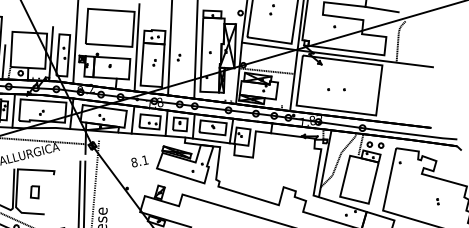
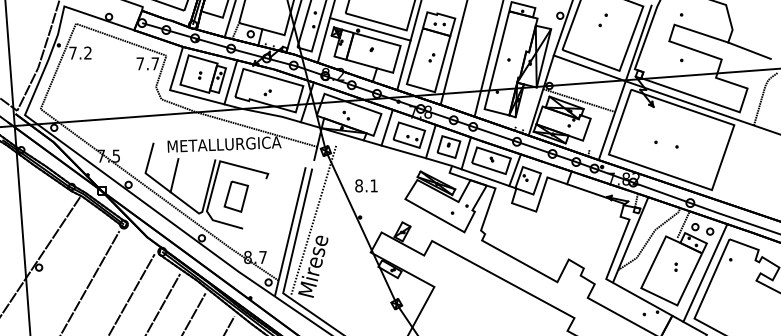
line: (106, 51) -> (370, 29), added
part: (178, 57) -> (465, 57), removed
text: (139, 161) -> (366, 185), moved
line: (383, 175) -> (705, 272), added
part: (35, 192) -> (236, 196), size x1.67
part: (437, 201) -> (675, 266), moved

